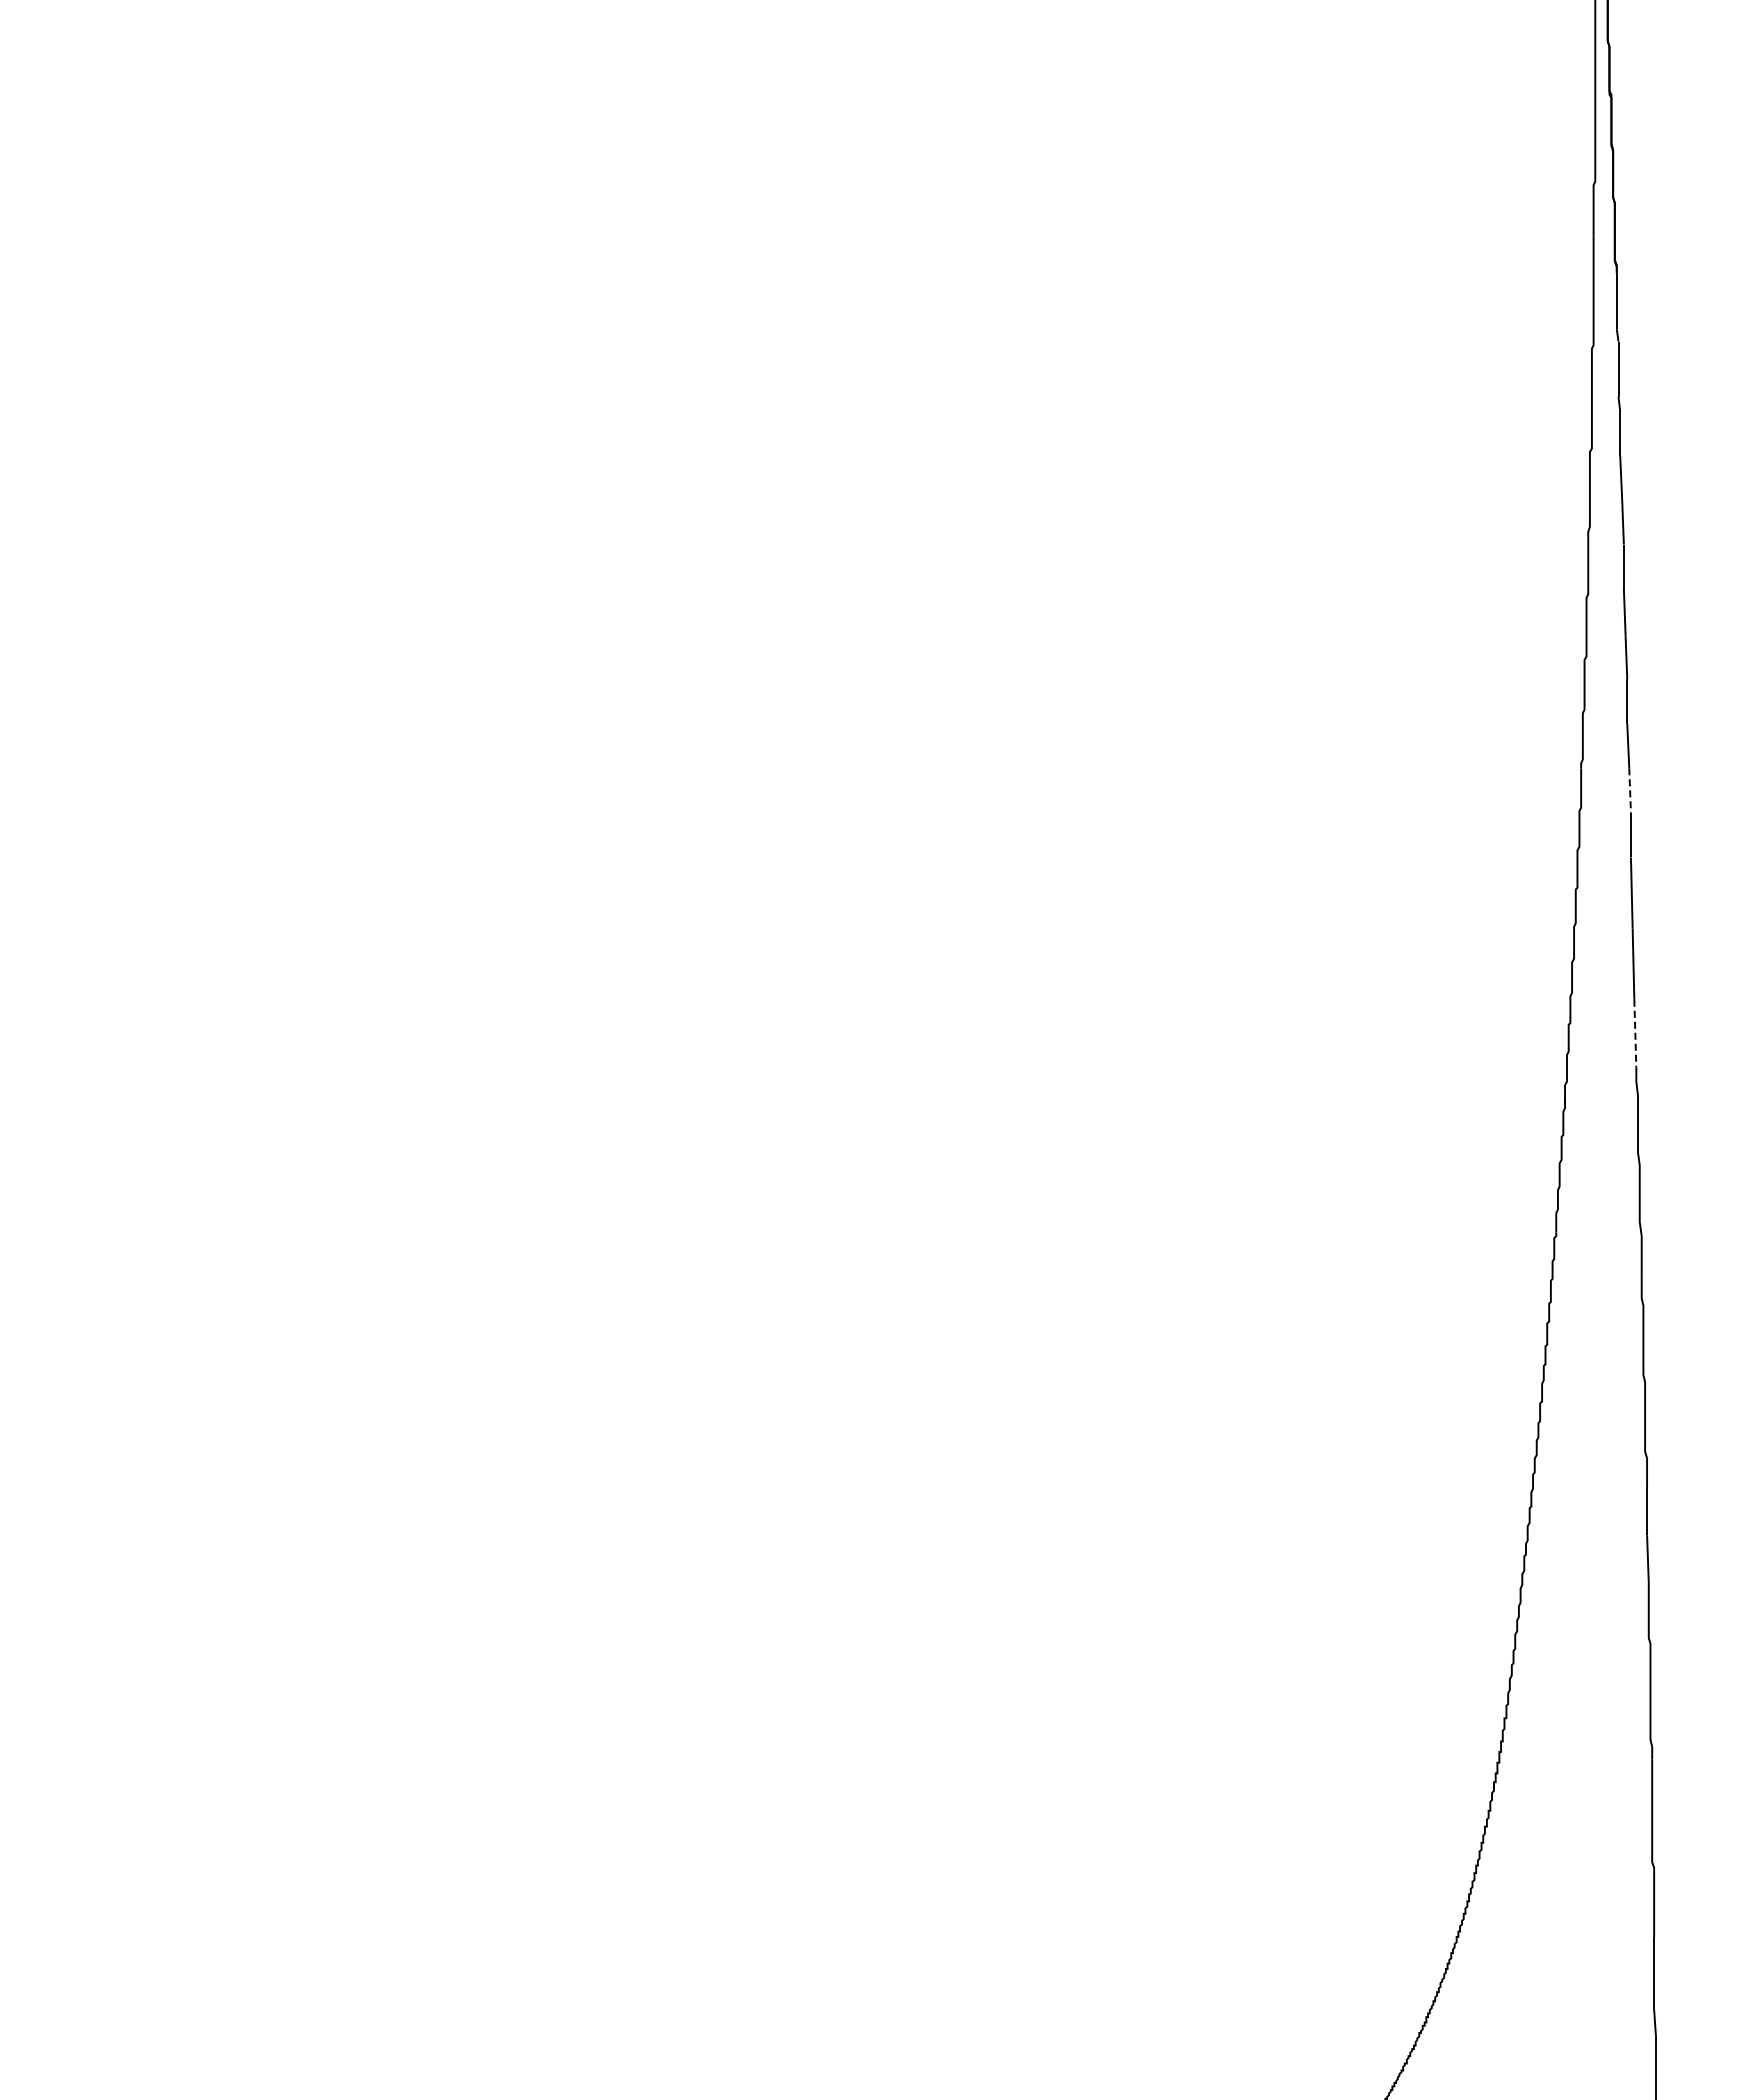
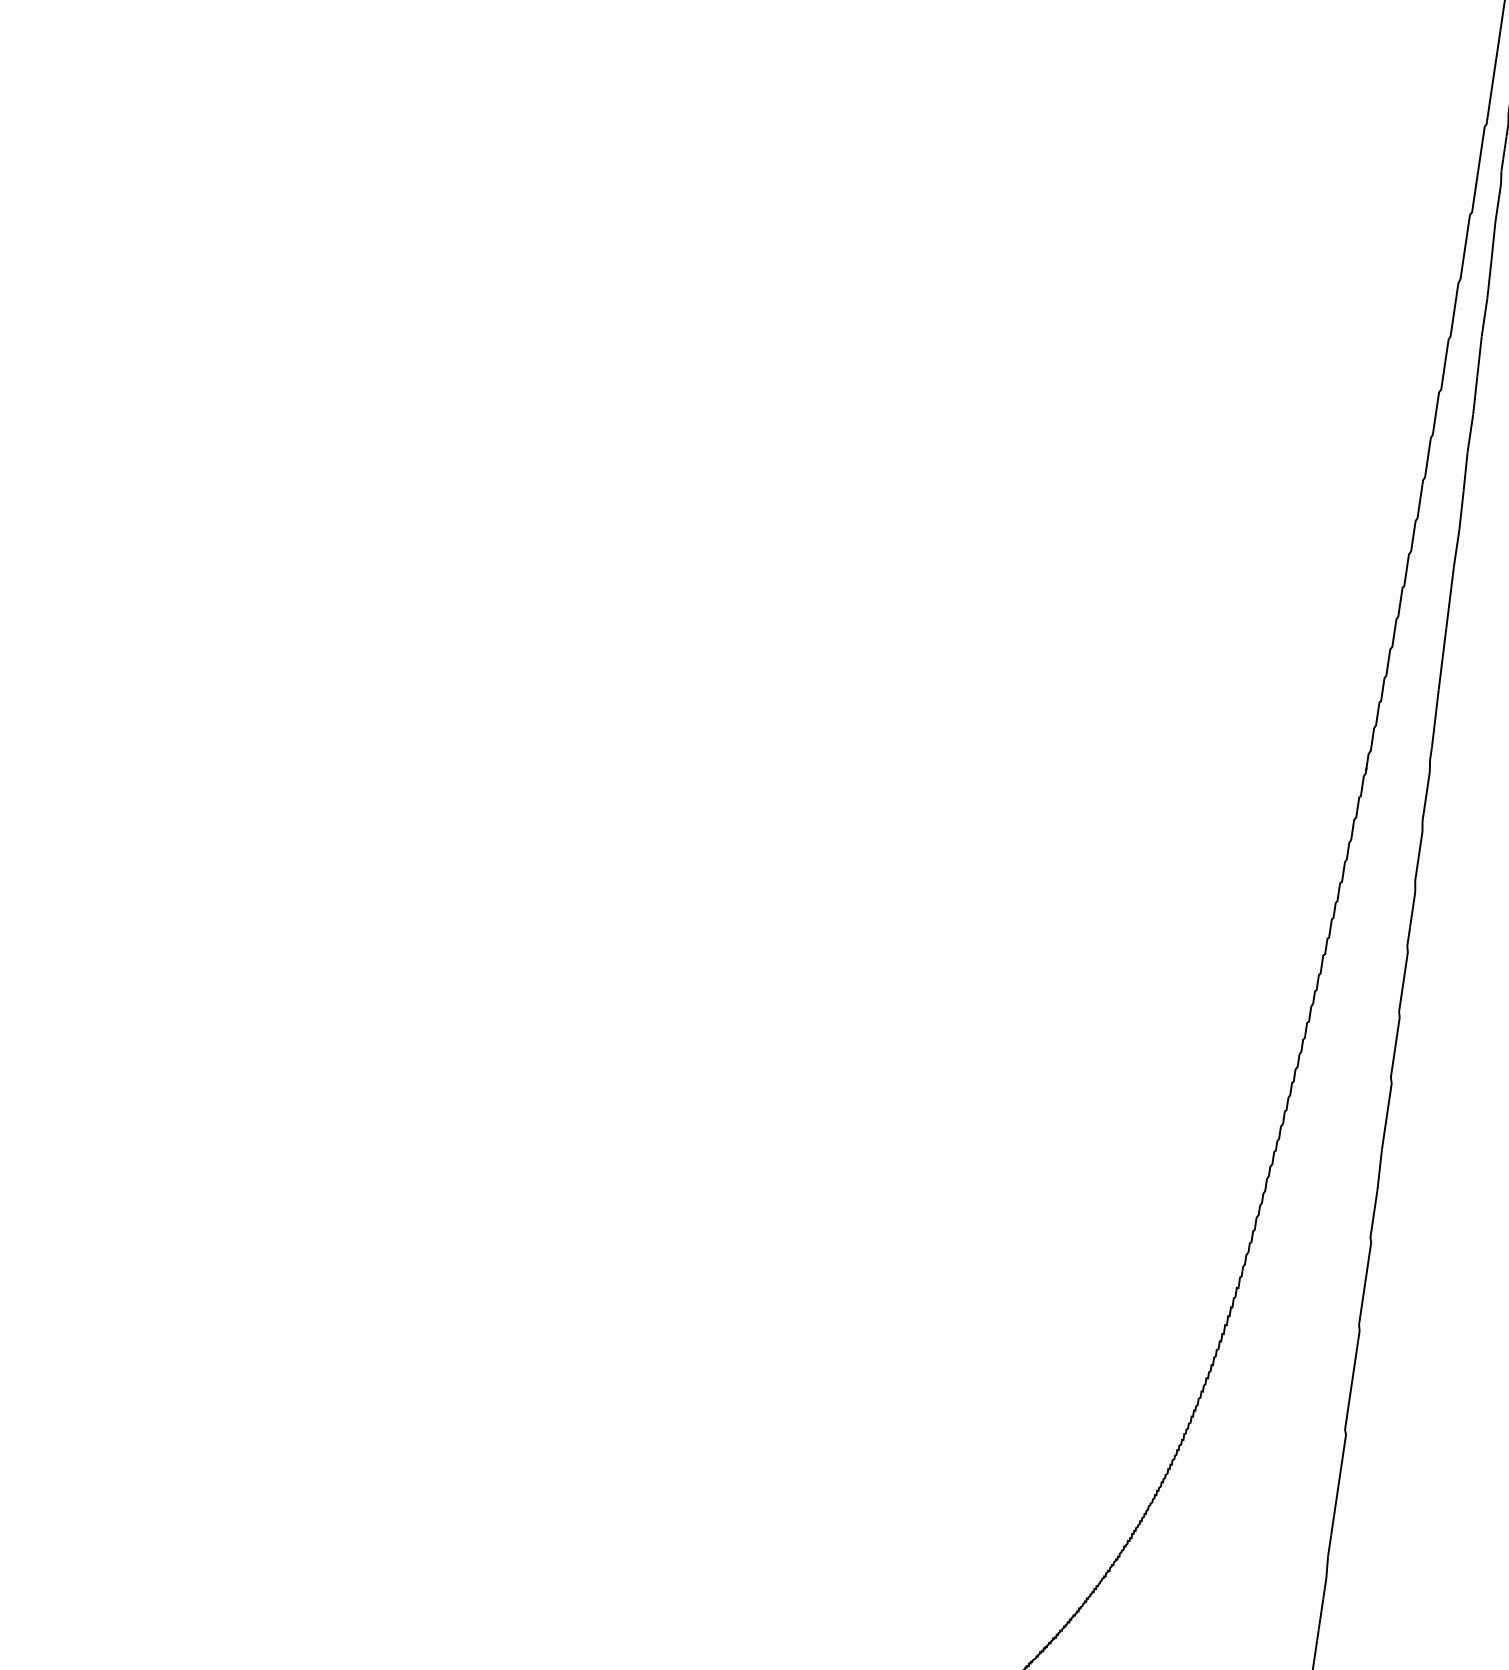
line: (1630, 791) -> (1461, 510), dashed -> solid
line: (1635, 1033) -> (1435, 718), dashed -> solid

